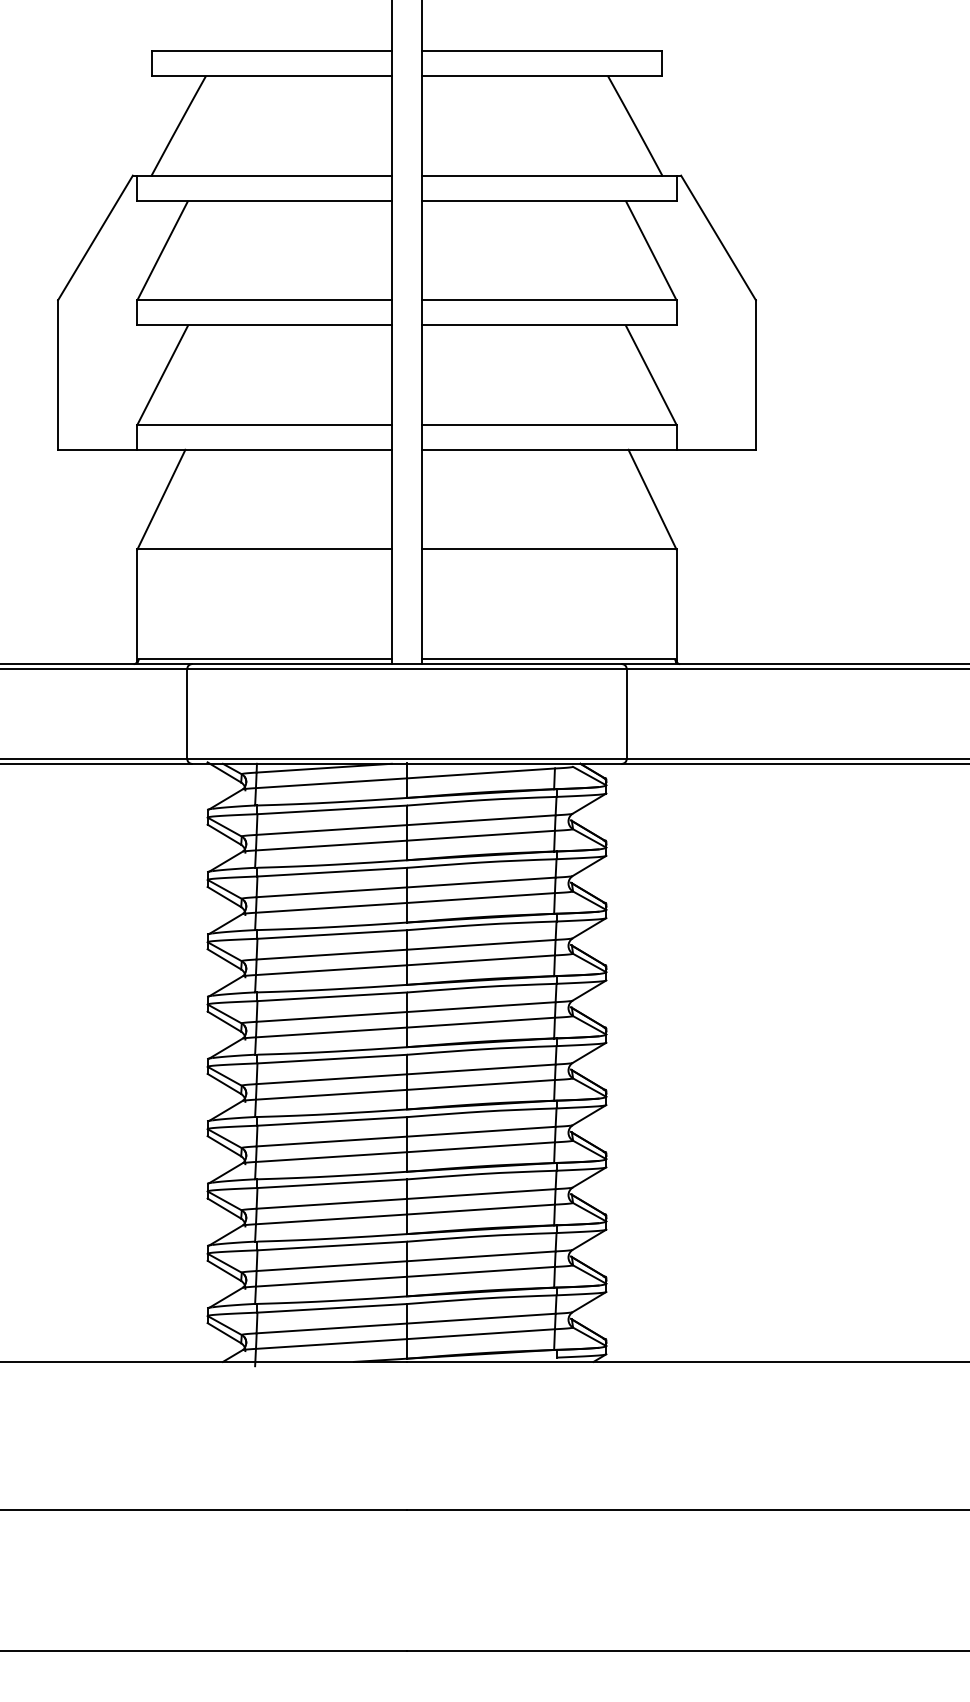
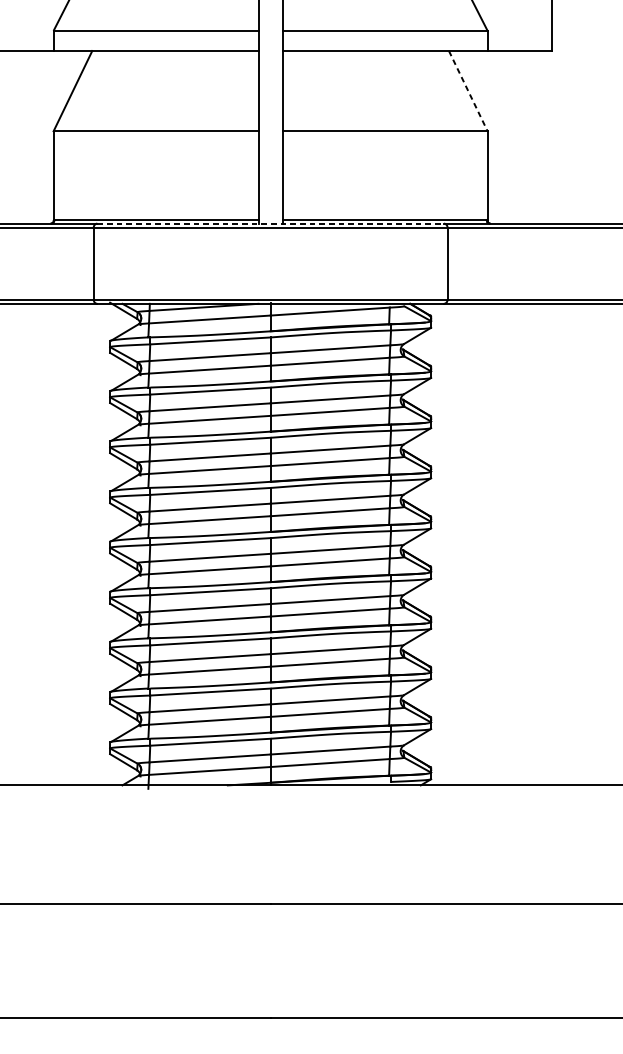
line: (652, 500) -> (468, 91), solid -> dashed
line: (407, 664) -> (271, 223), solid -> dashed

